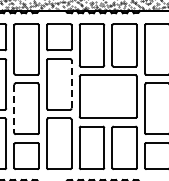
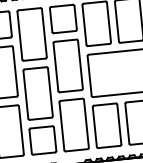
line: (71, 84) -> (80, 64), dashed -> solid
line: (14, 108) -> (26, 94), dashed -> solid

